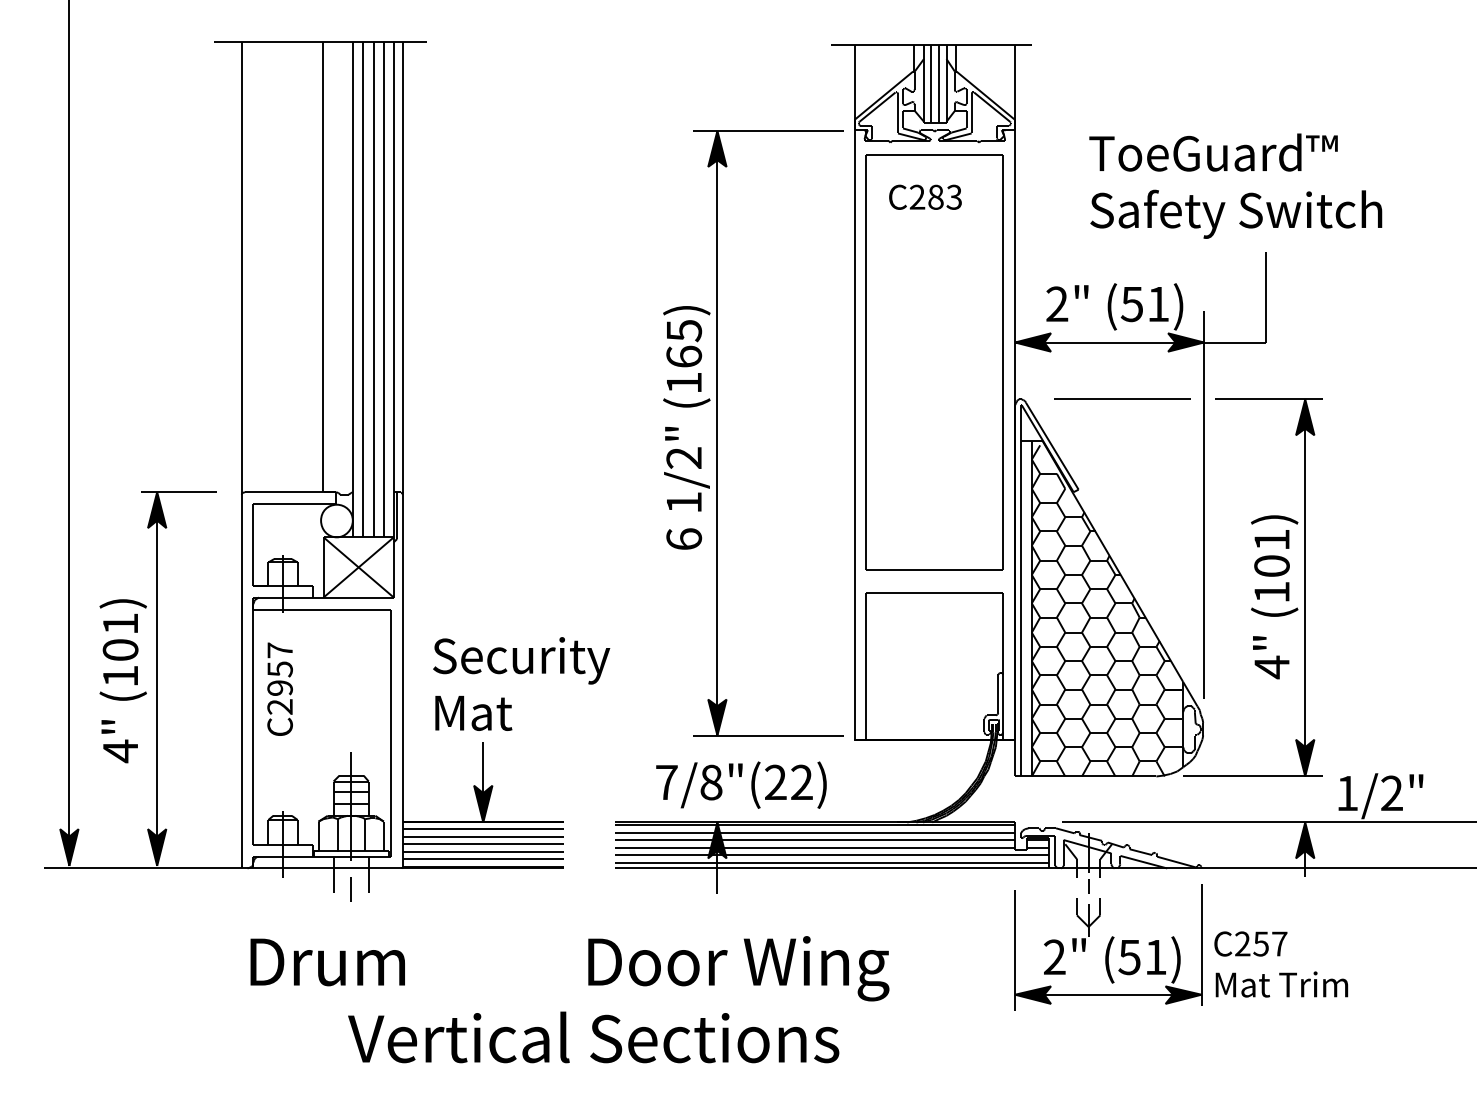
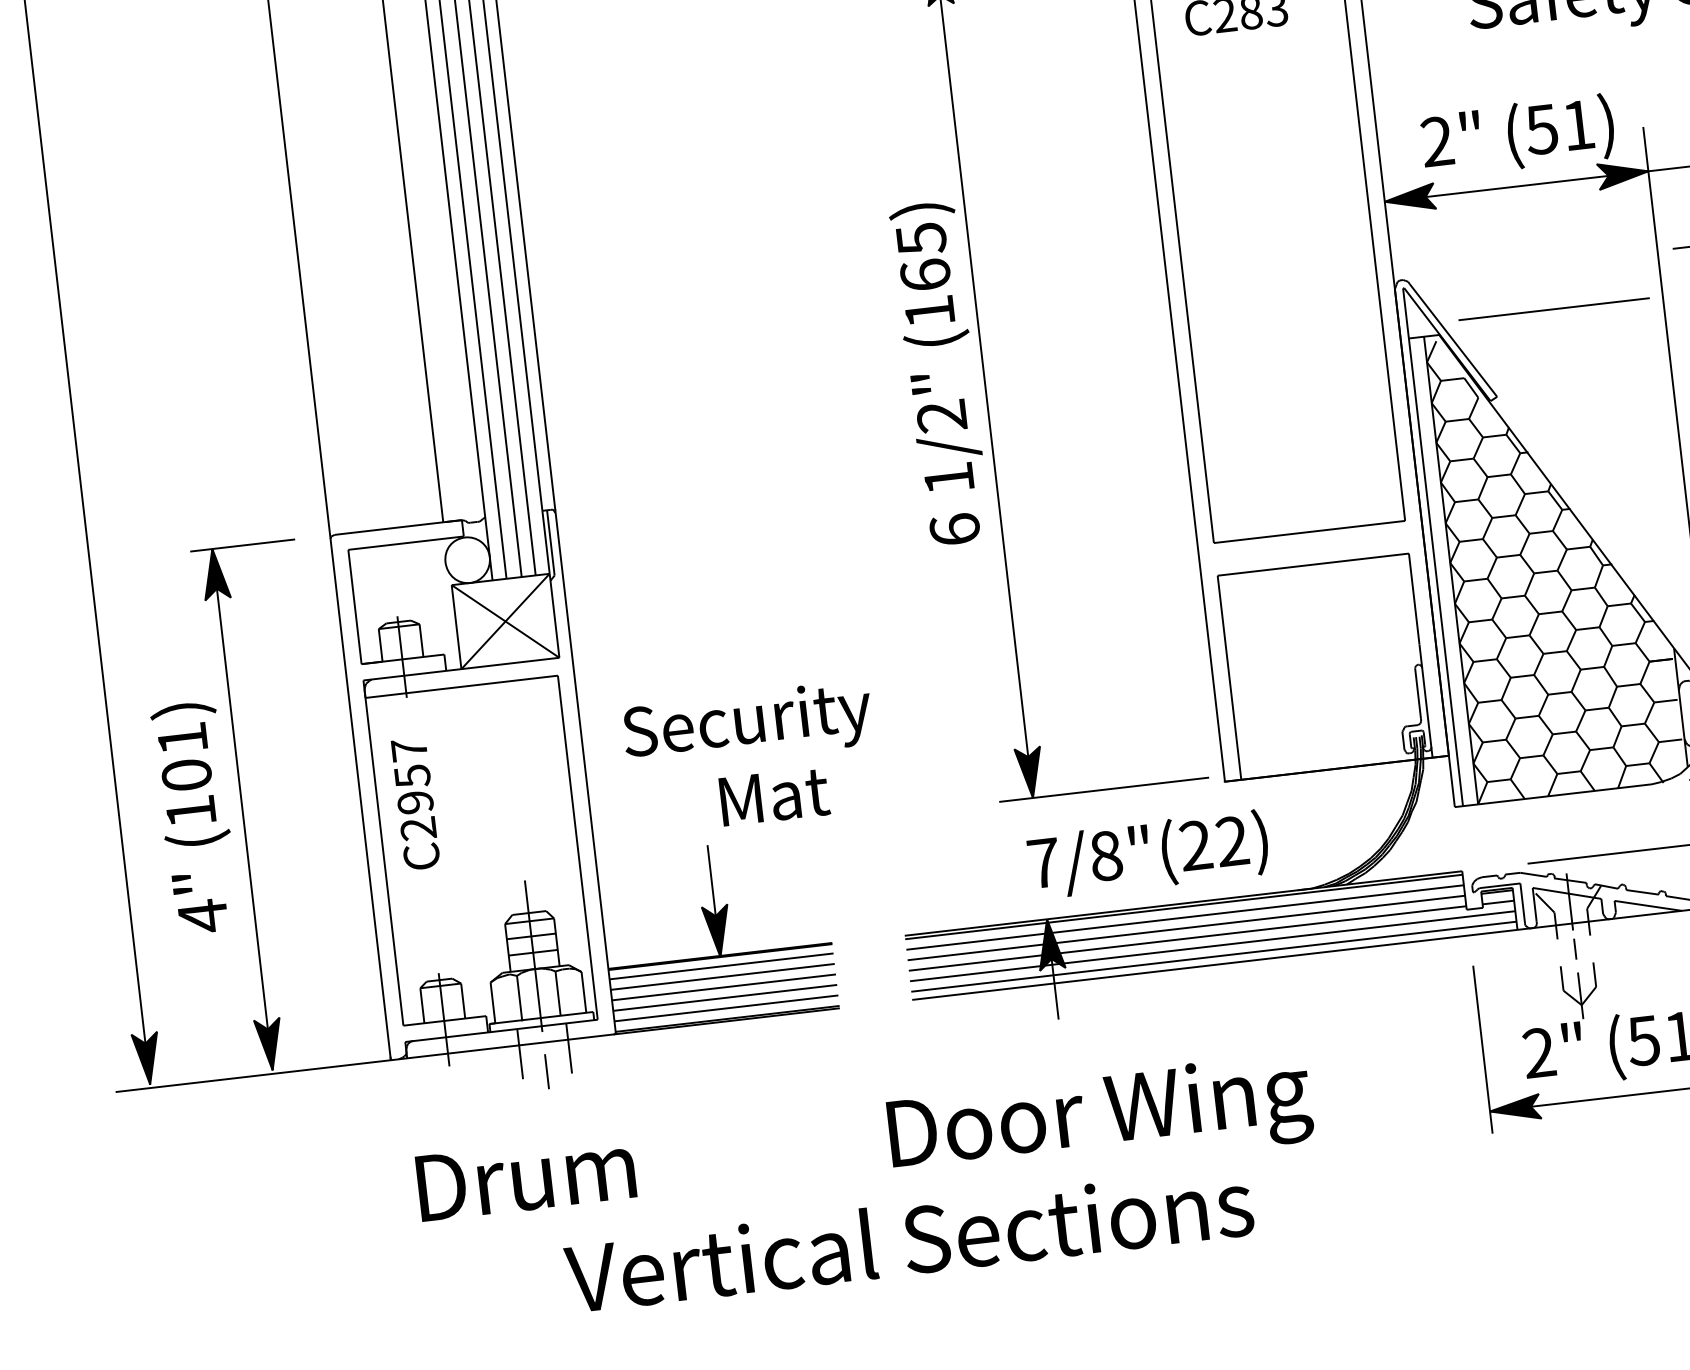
line: (1122, 398) -> (1554, 307), moved
text: (473, 713) -> (774, 796), moved
text: (741, 784) -> (1148, 853), moved

